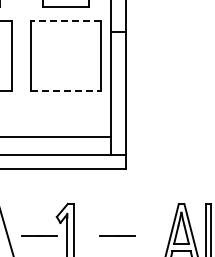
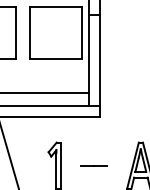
line: (65, 21) -> (55, 7), dashed -> solid
line: (66, 91) -> (55, 59), dashed -> solid
line: (39, 235) -> (35, 165), removed

